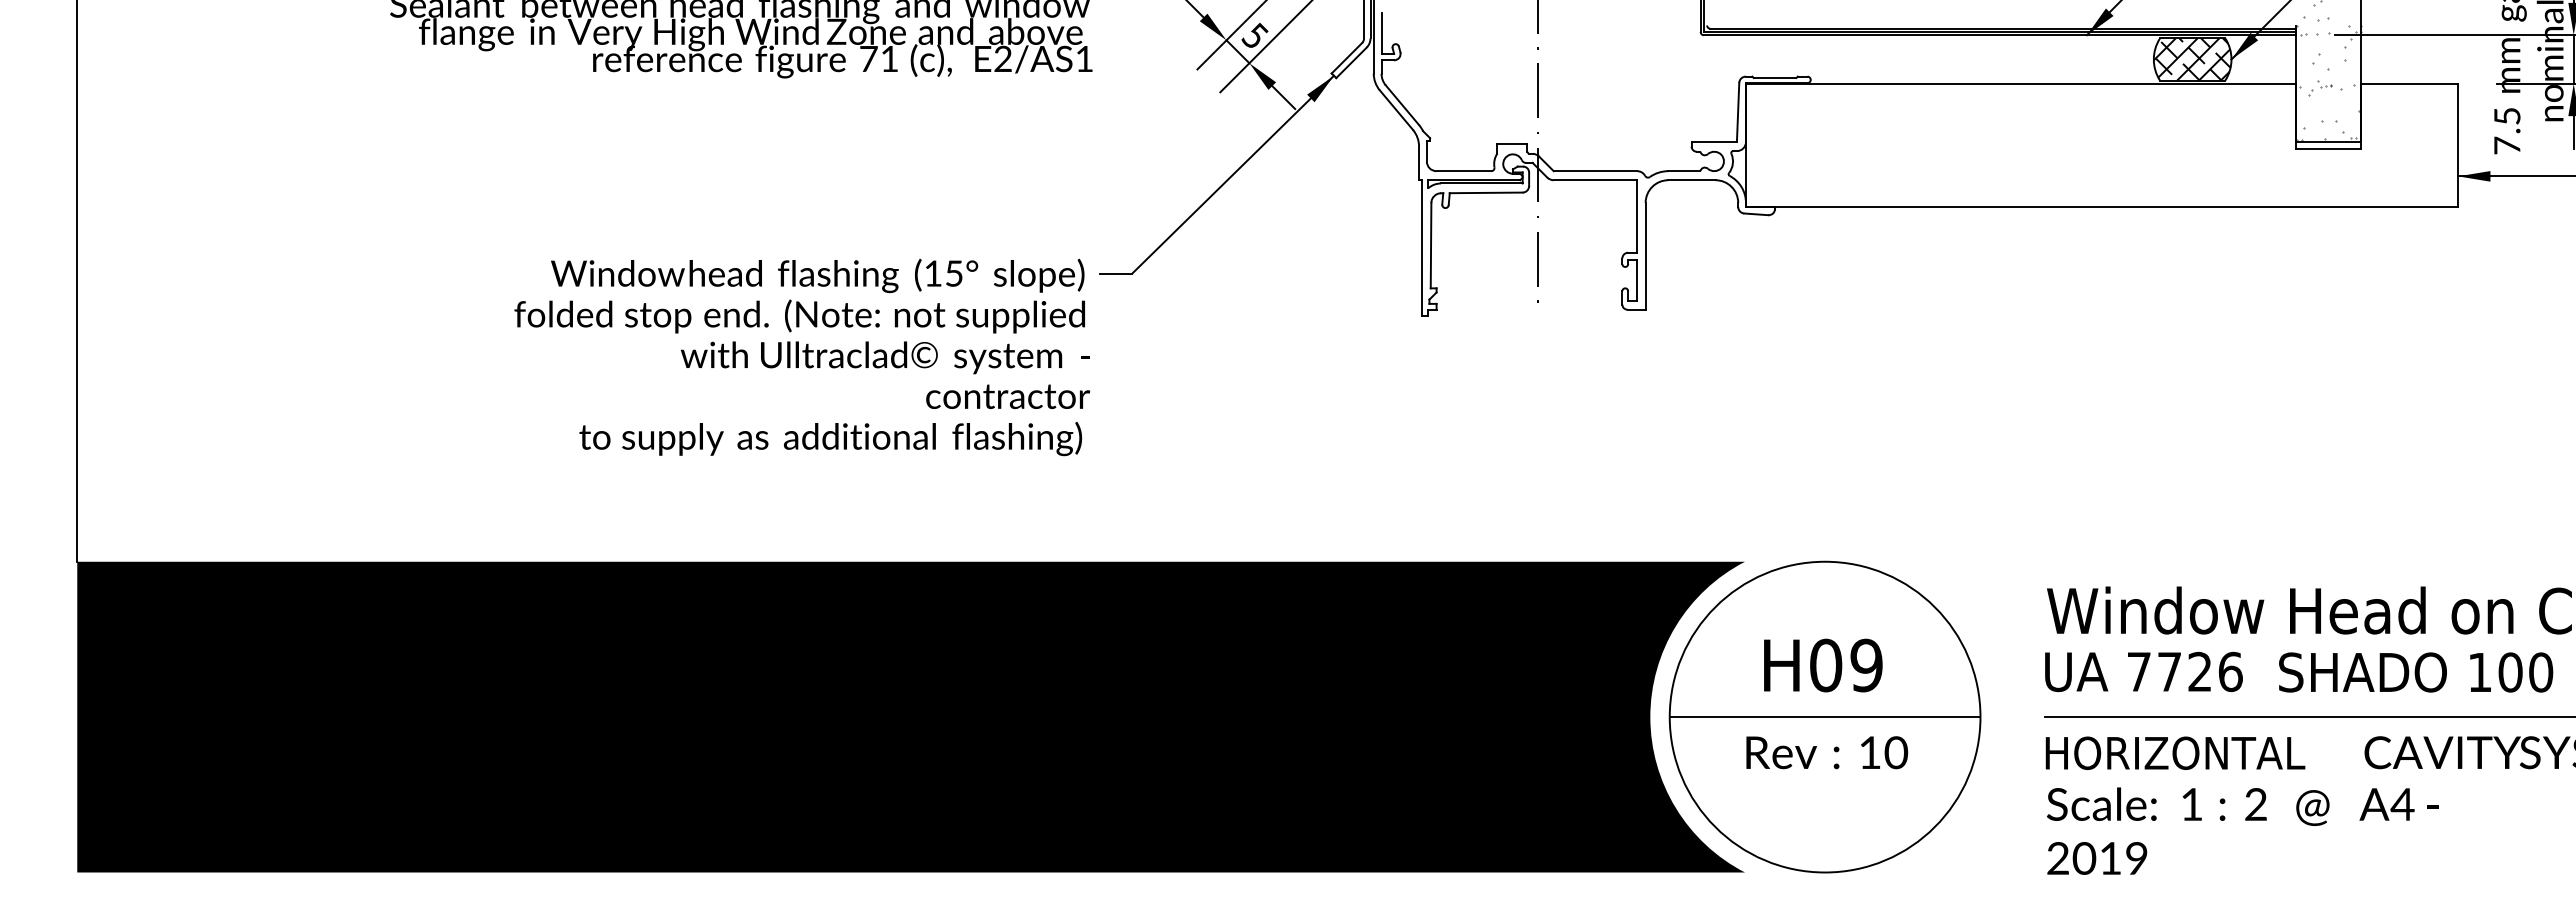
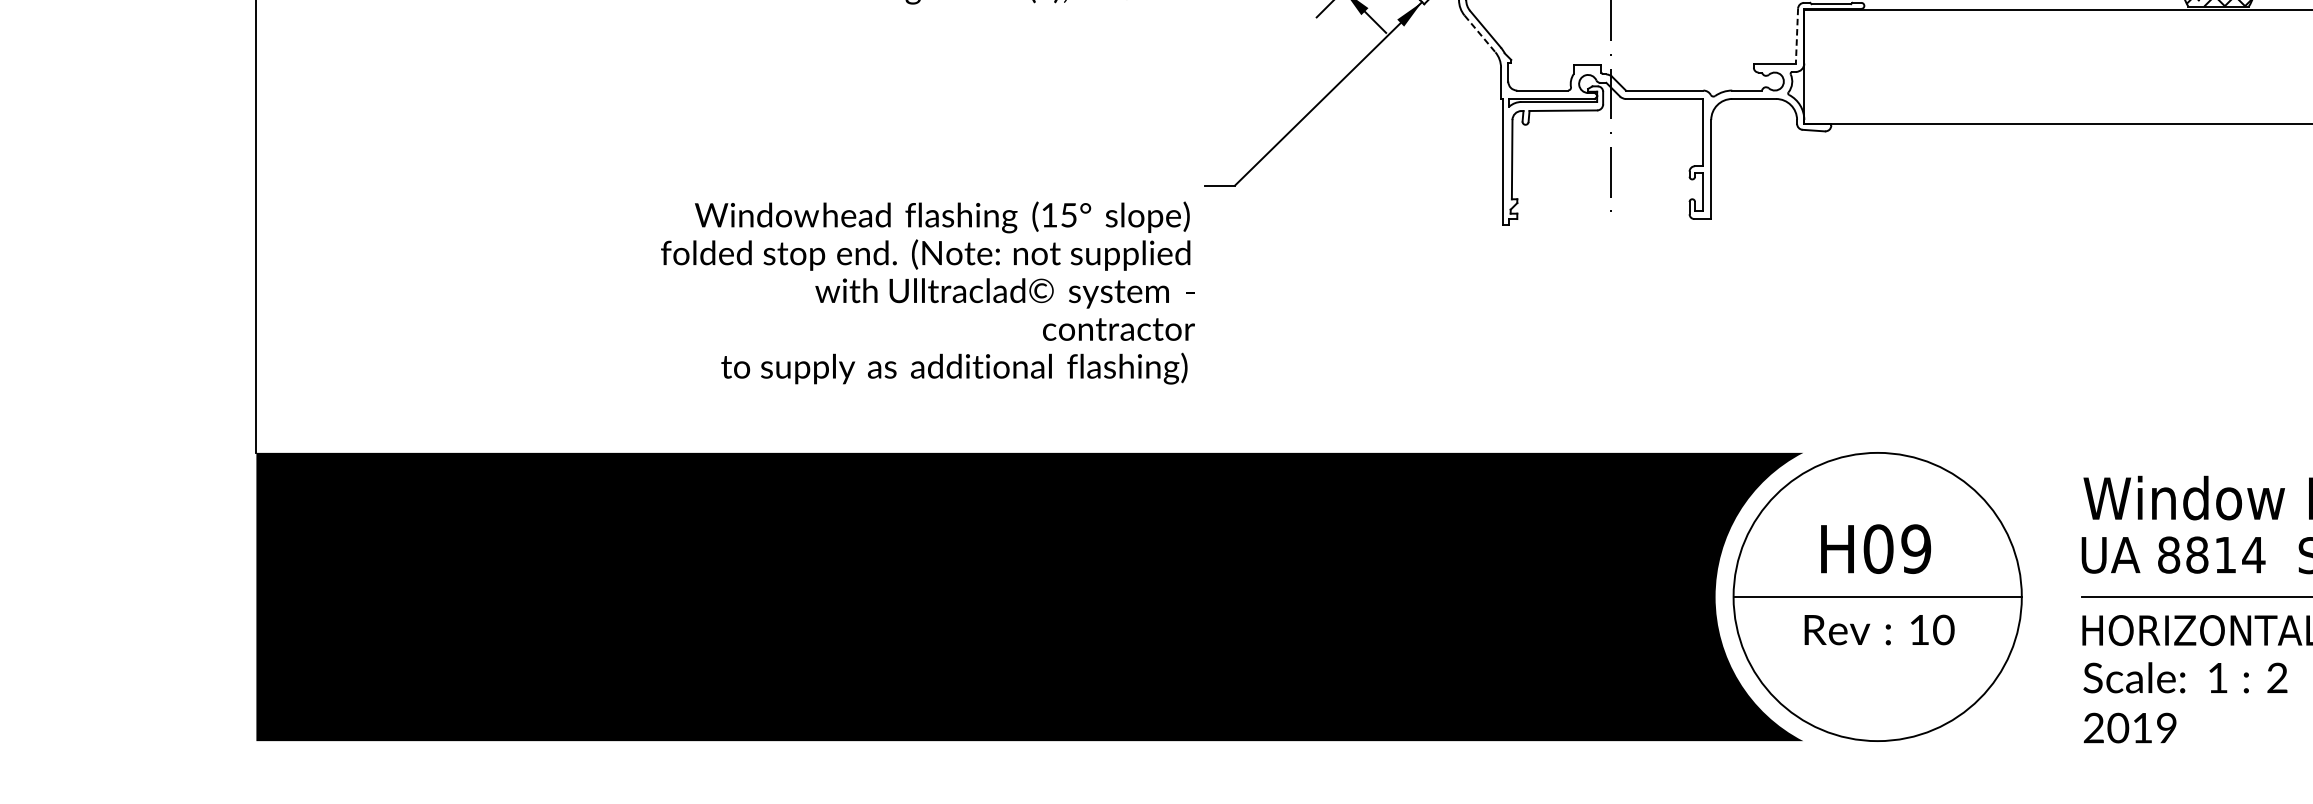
line: (1396, 110) -> (1480, 34), solid -> dashed
line: (1738, 112) -> (1797, 36), solid -> dashed
text: (802, 357) -> (928, 293), moved
text: (2185, 671) -> (2211, 554), 7726 -> 8814

